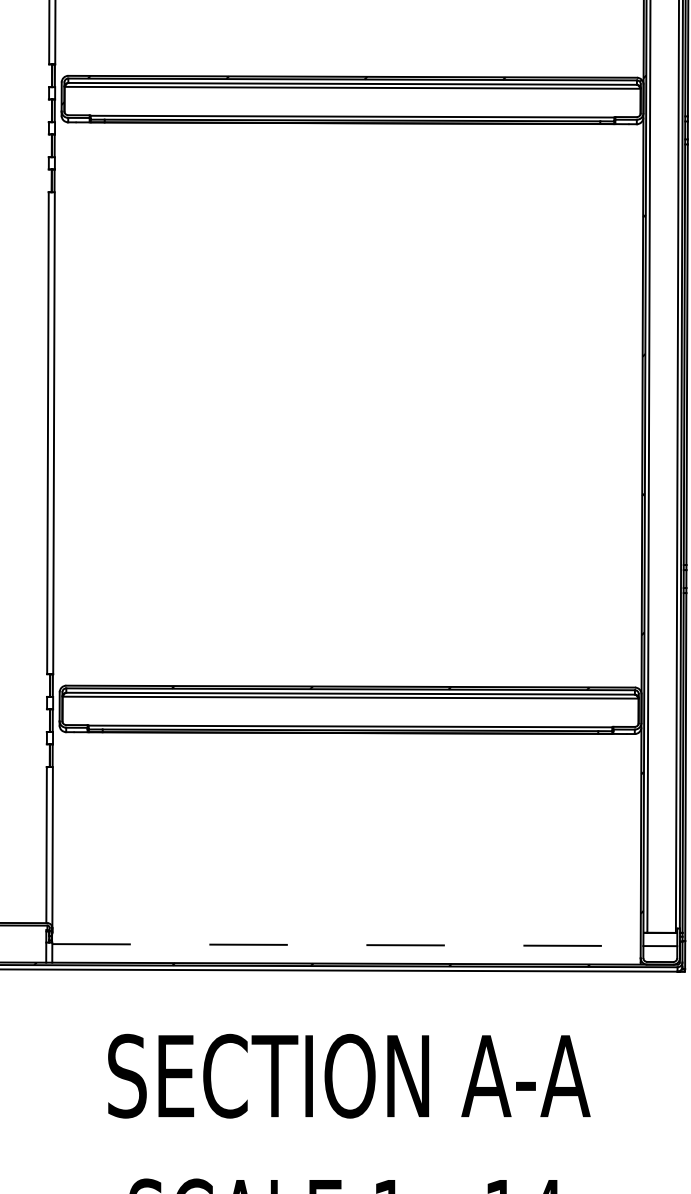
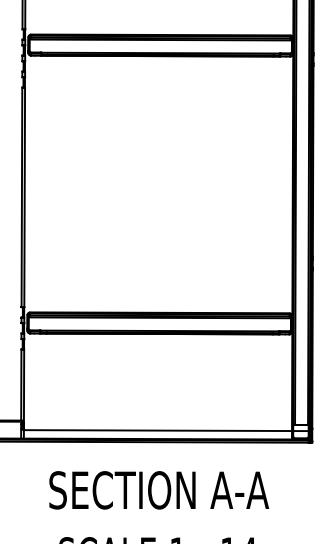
line: (347, 944) -> (158, 430), dashed -> solid

